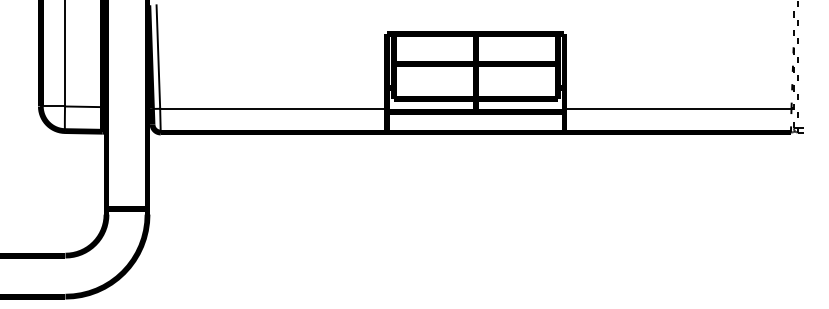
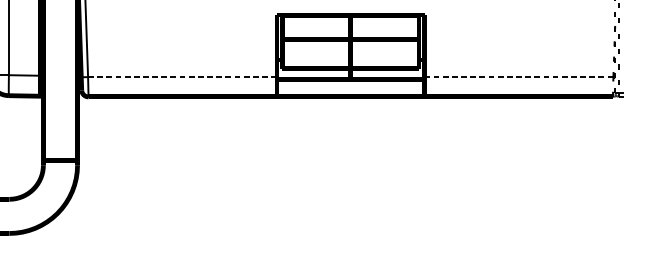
line: (273, 108) -> (182, 76), solid -> dashed
line: (677, 108) -> (518, 76), solid -> dashed

